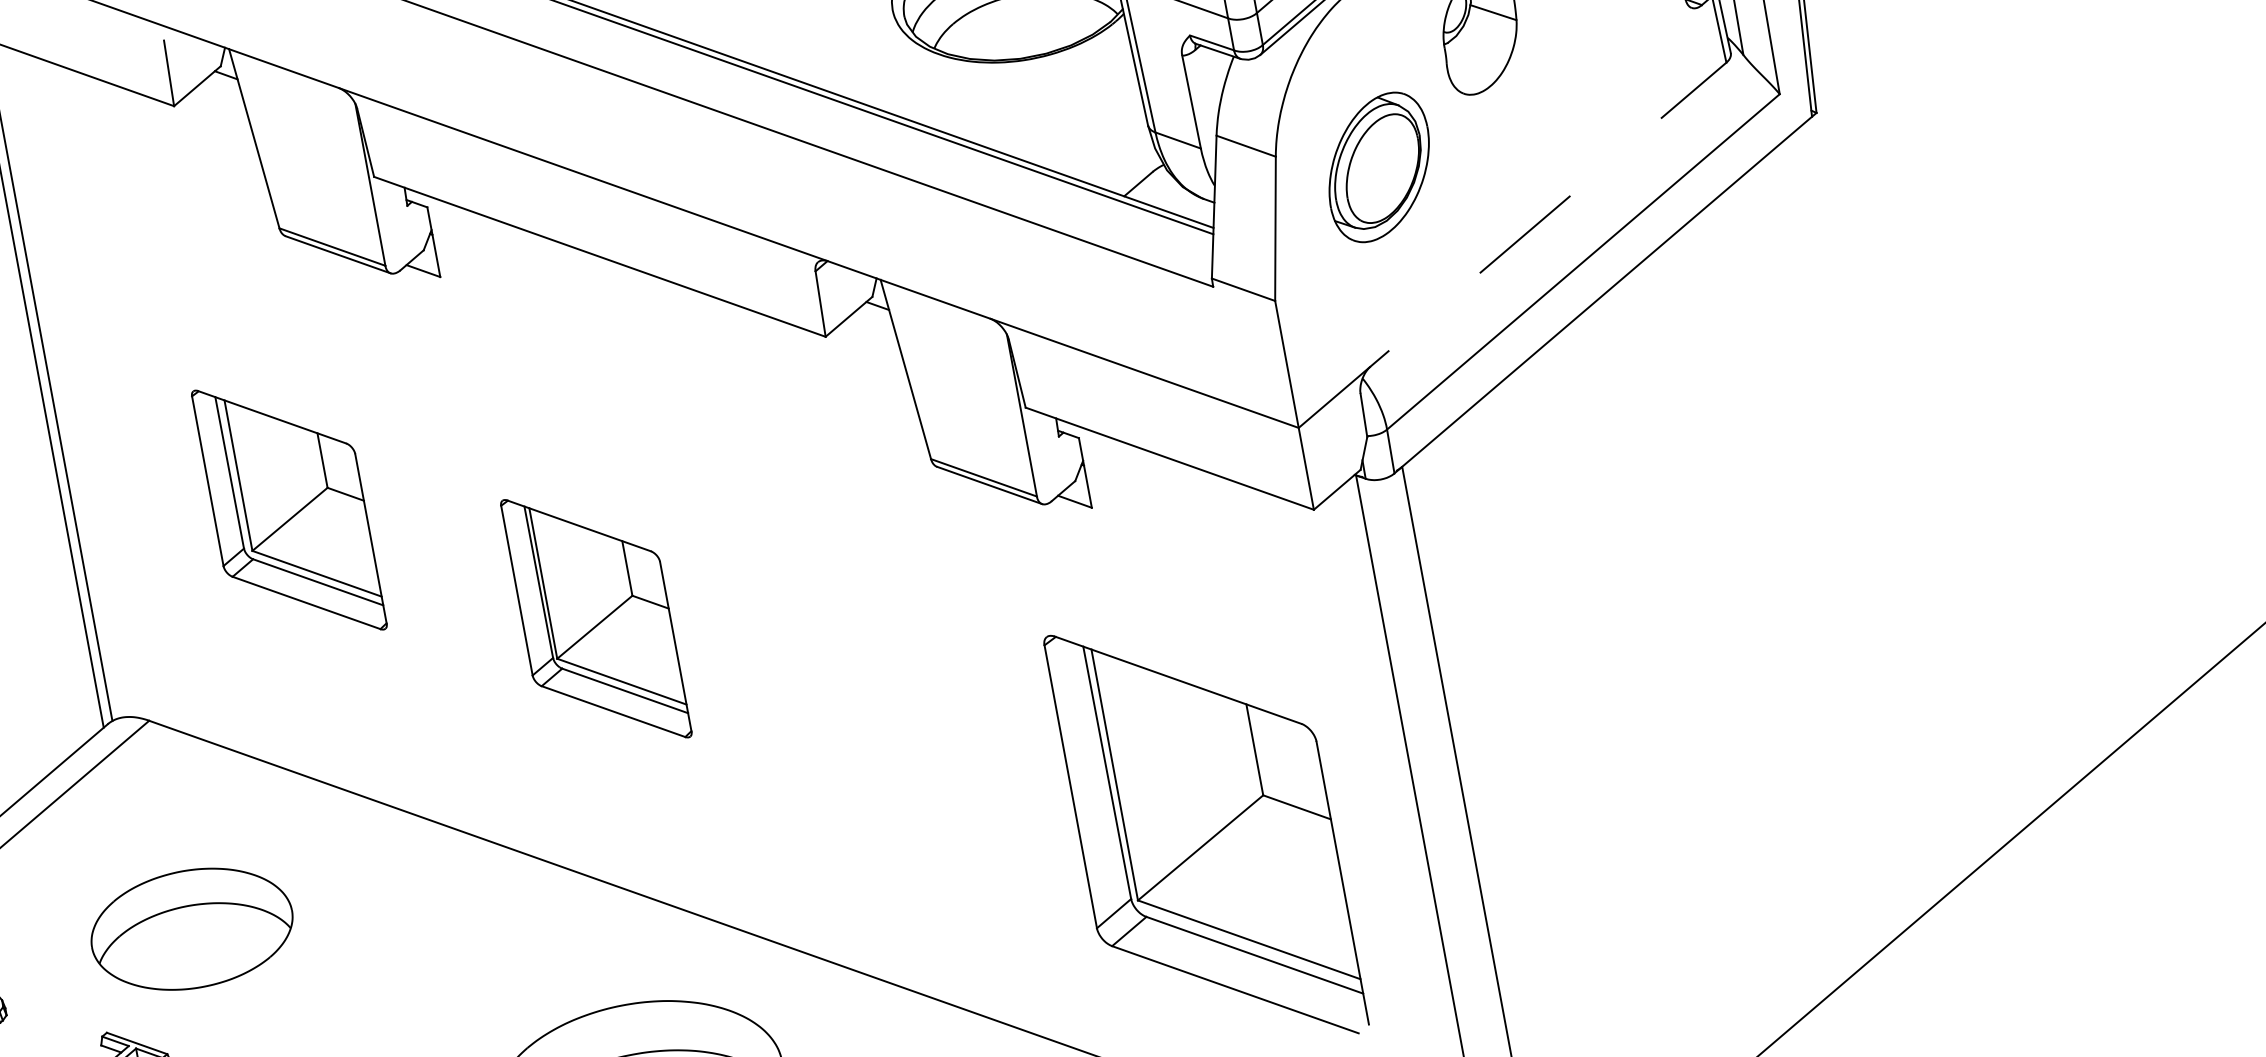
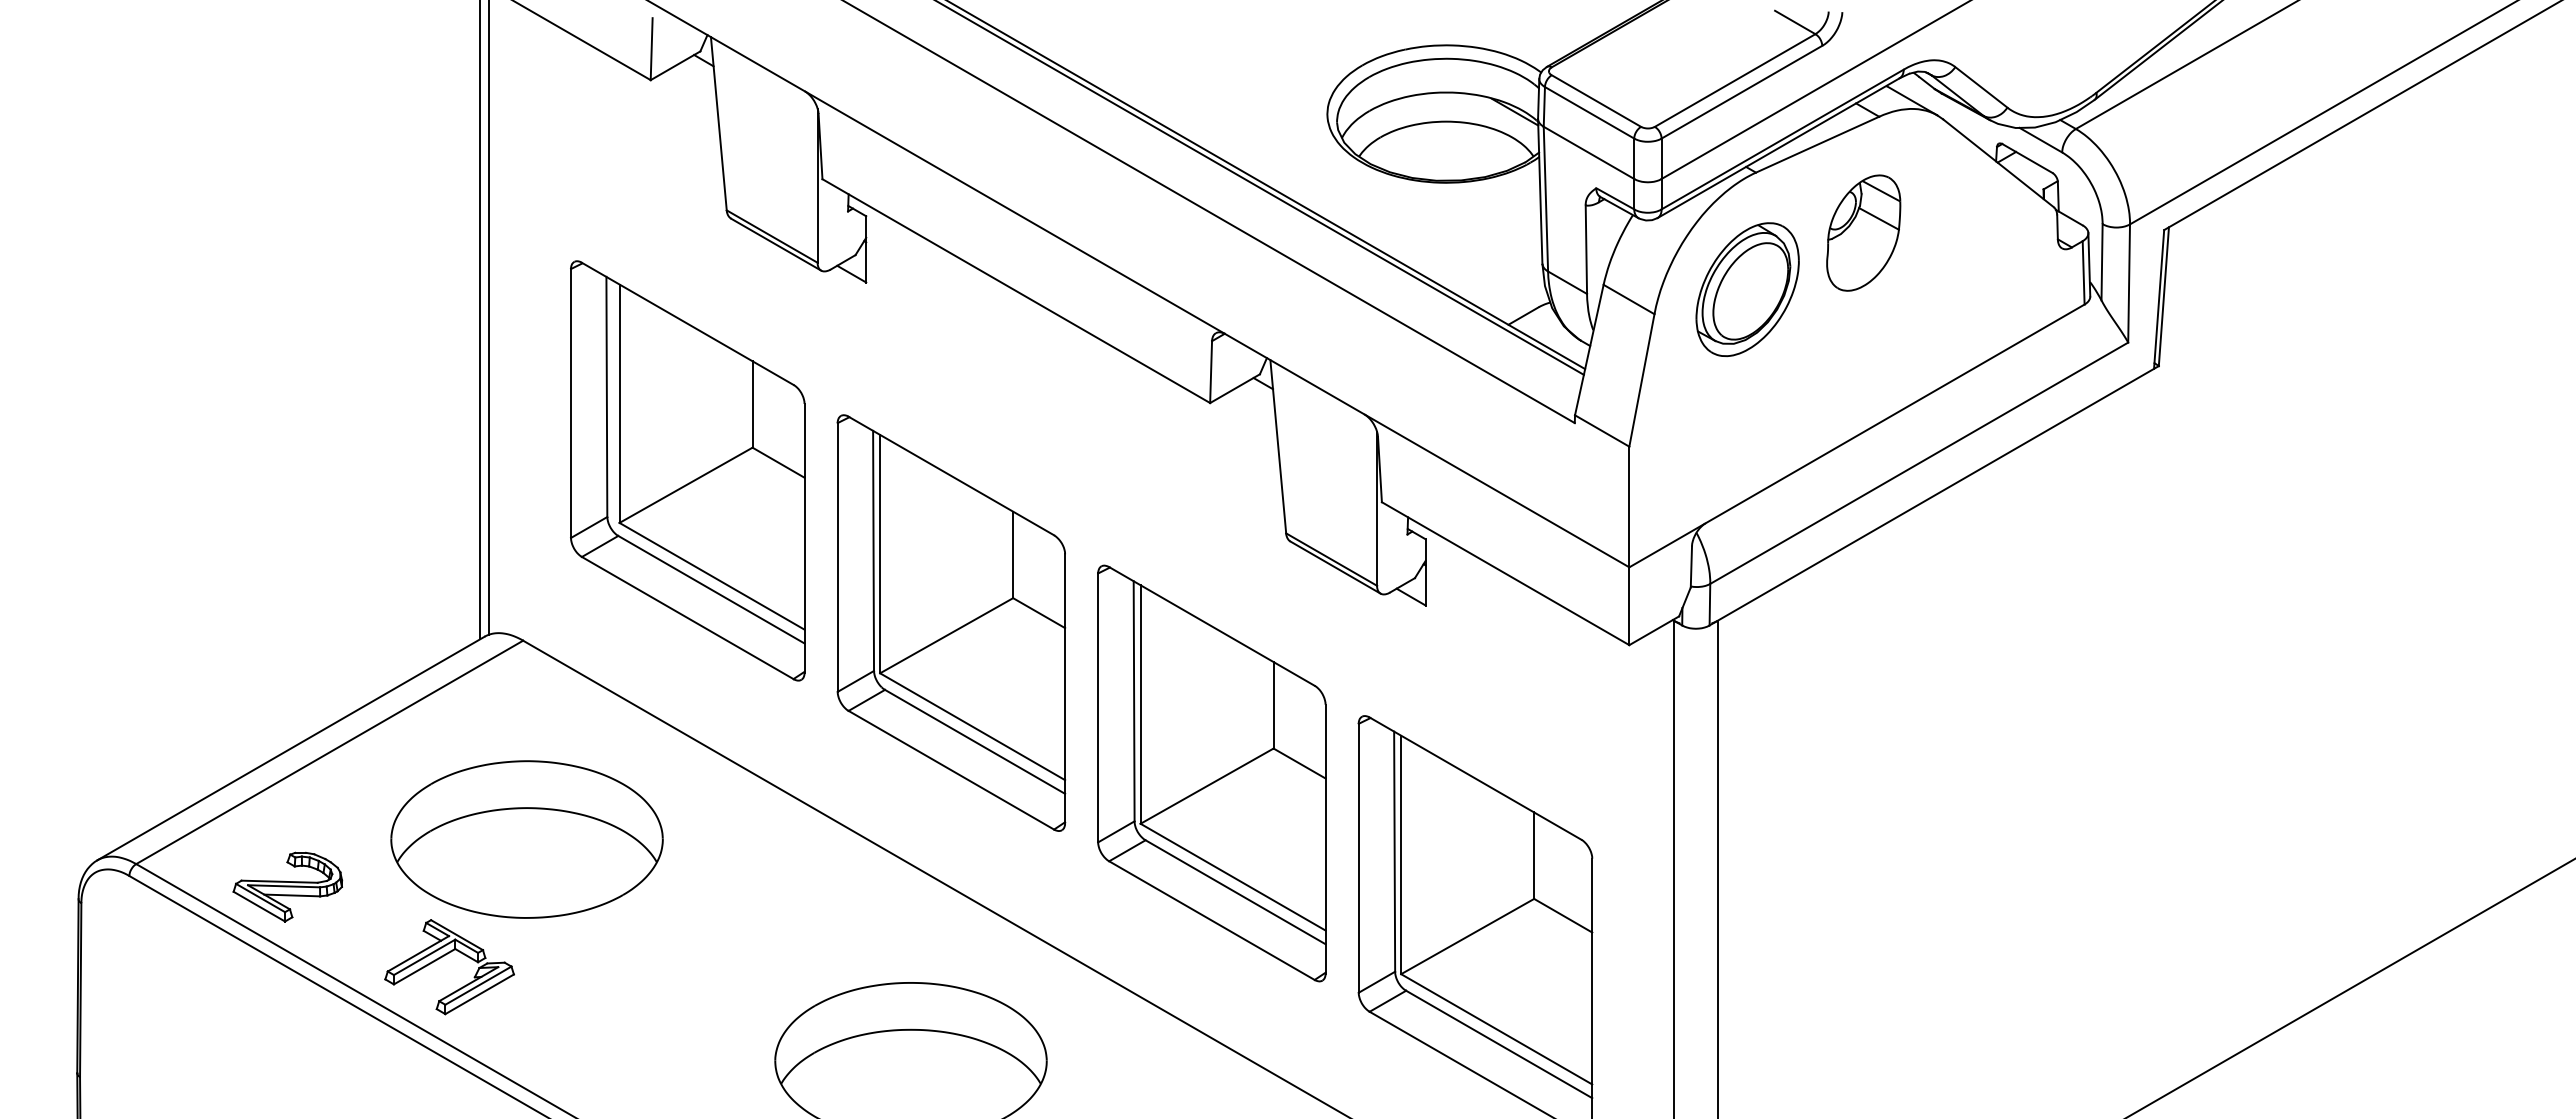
part: (1378, 167) -> (1747, 289), moved
line: (1511, 244) -> (1856, 435), dashed -> solid
part: (288, 509) -> (687, 470), size x1.67
part: (596, 618) -> (951, 622), size x1.67
part: (899, 726) -> (1211, 773), added
part: (191, 929) -> (526, 839), size x1.43

